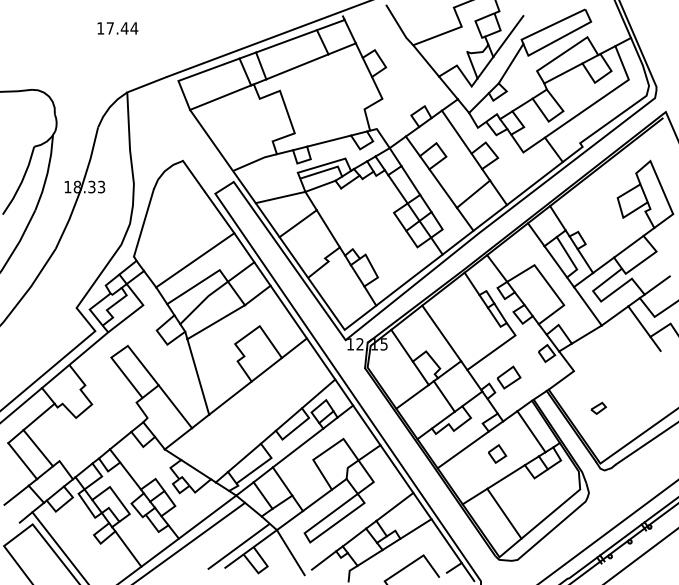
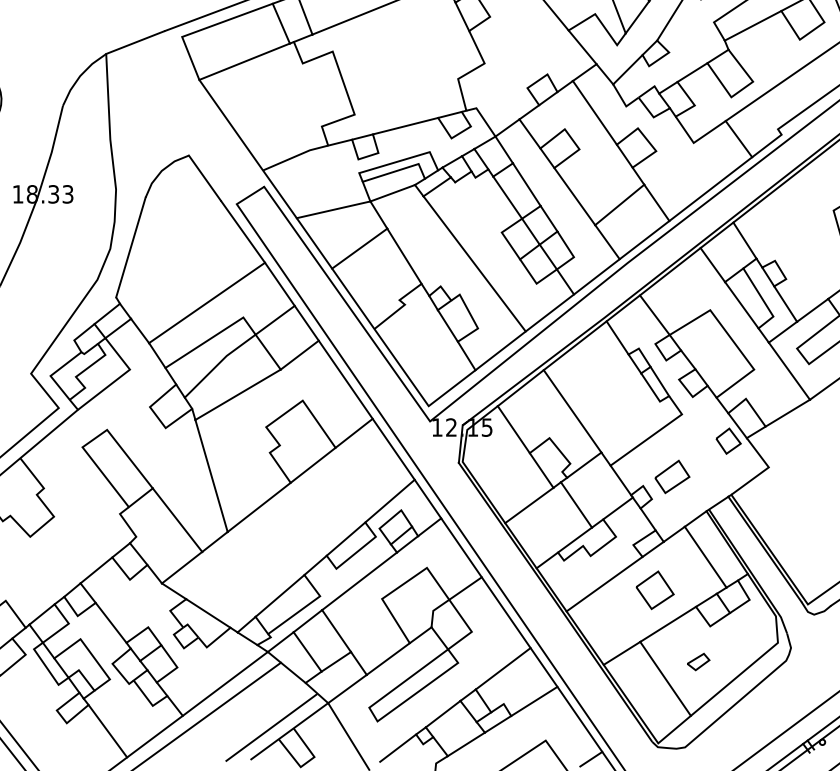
line: (375, 233) -> (474, 263), added
part: (598, 407) -> (698, 660), moved
part: (497, 453) -> (655, 589), size x1.43

